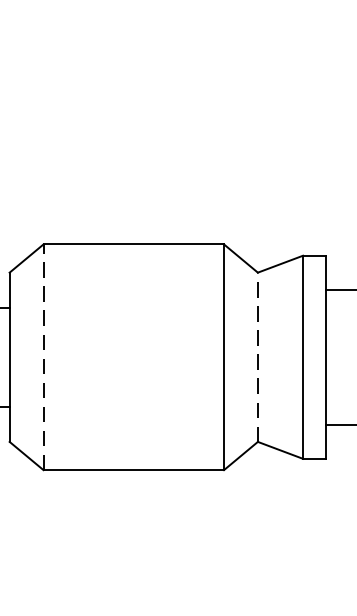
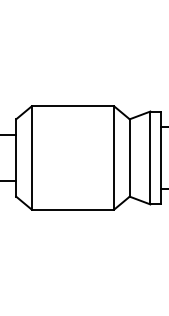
line: (43, 356) -> (31, 157), dashed -> solid
line: (257, 356) -> (129, 157), dashed -> solid

